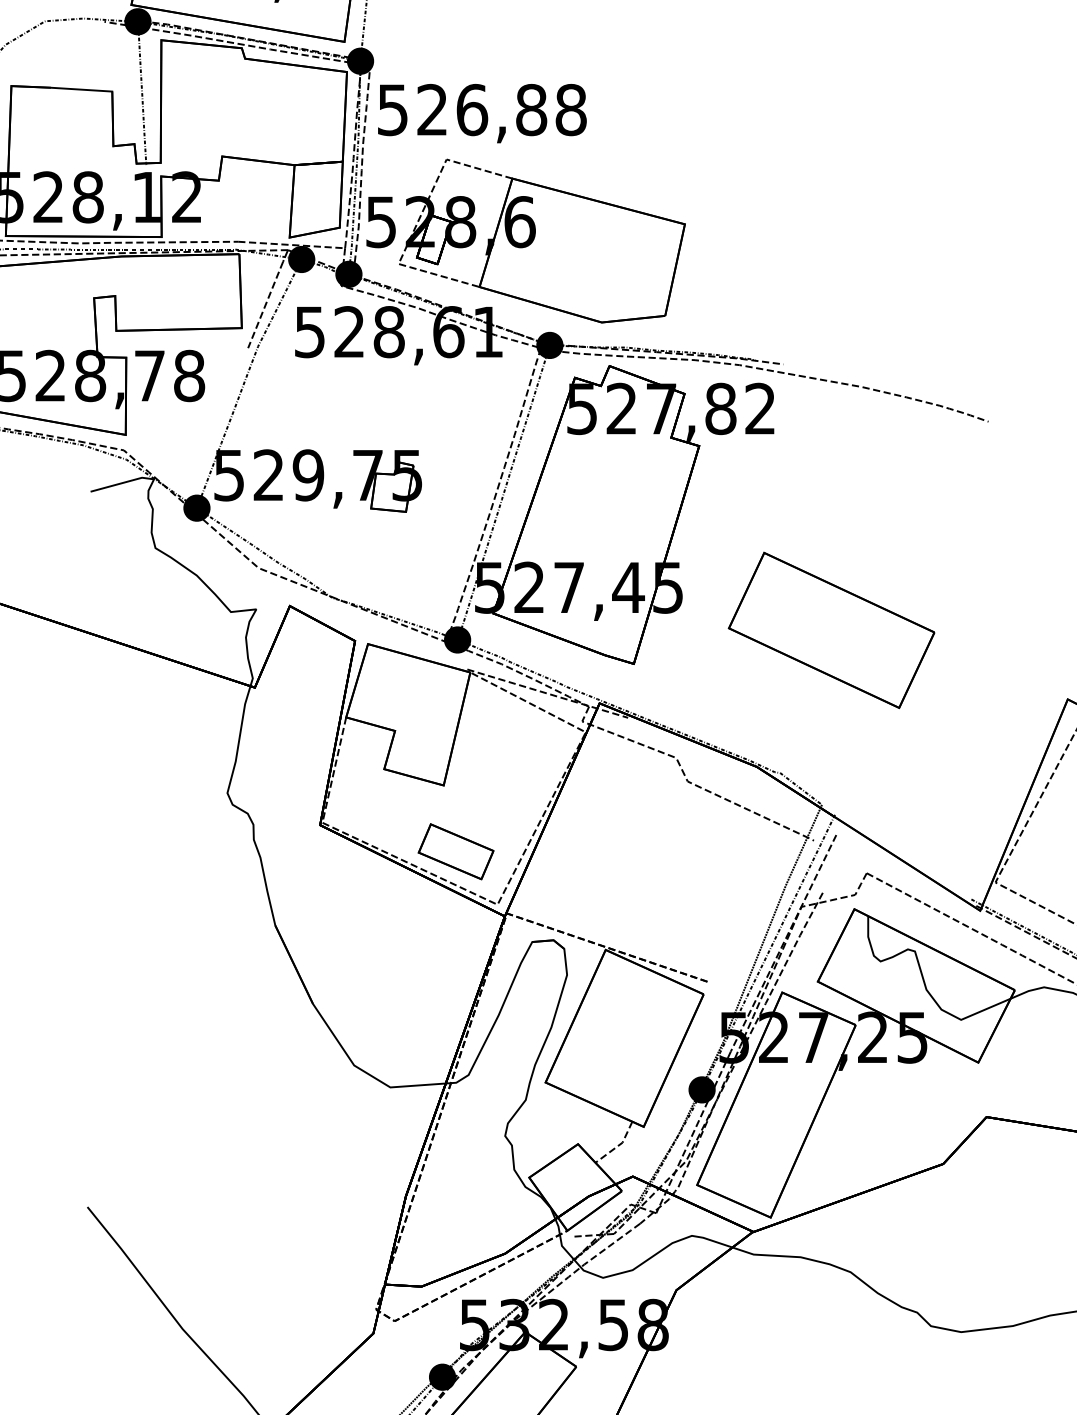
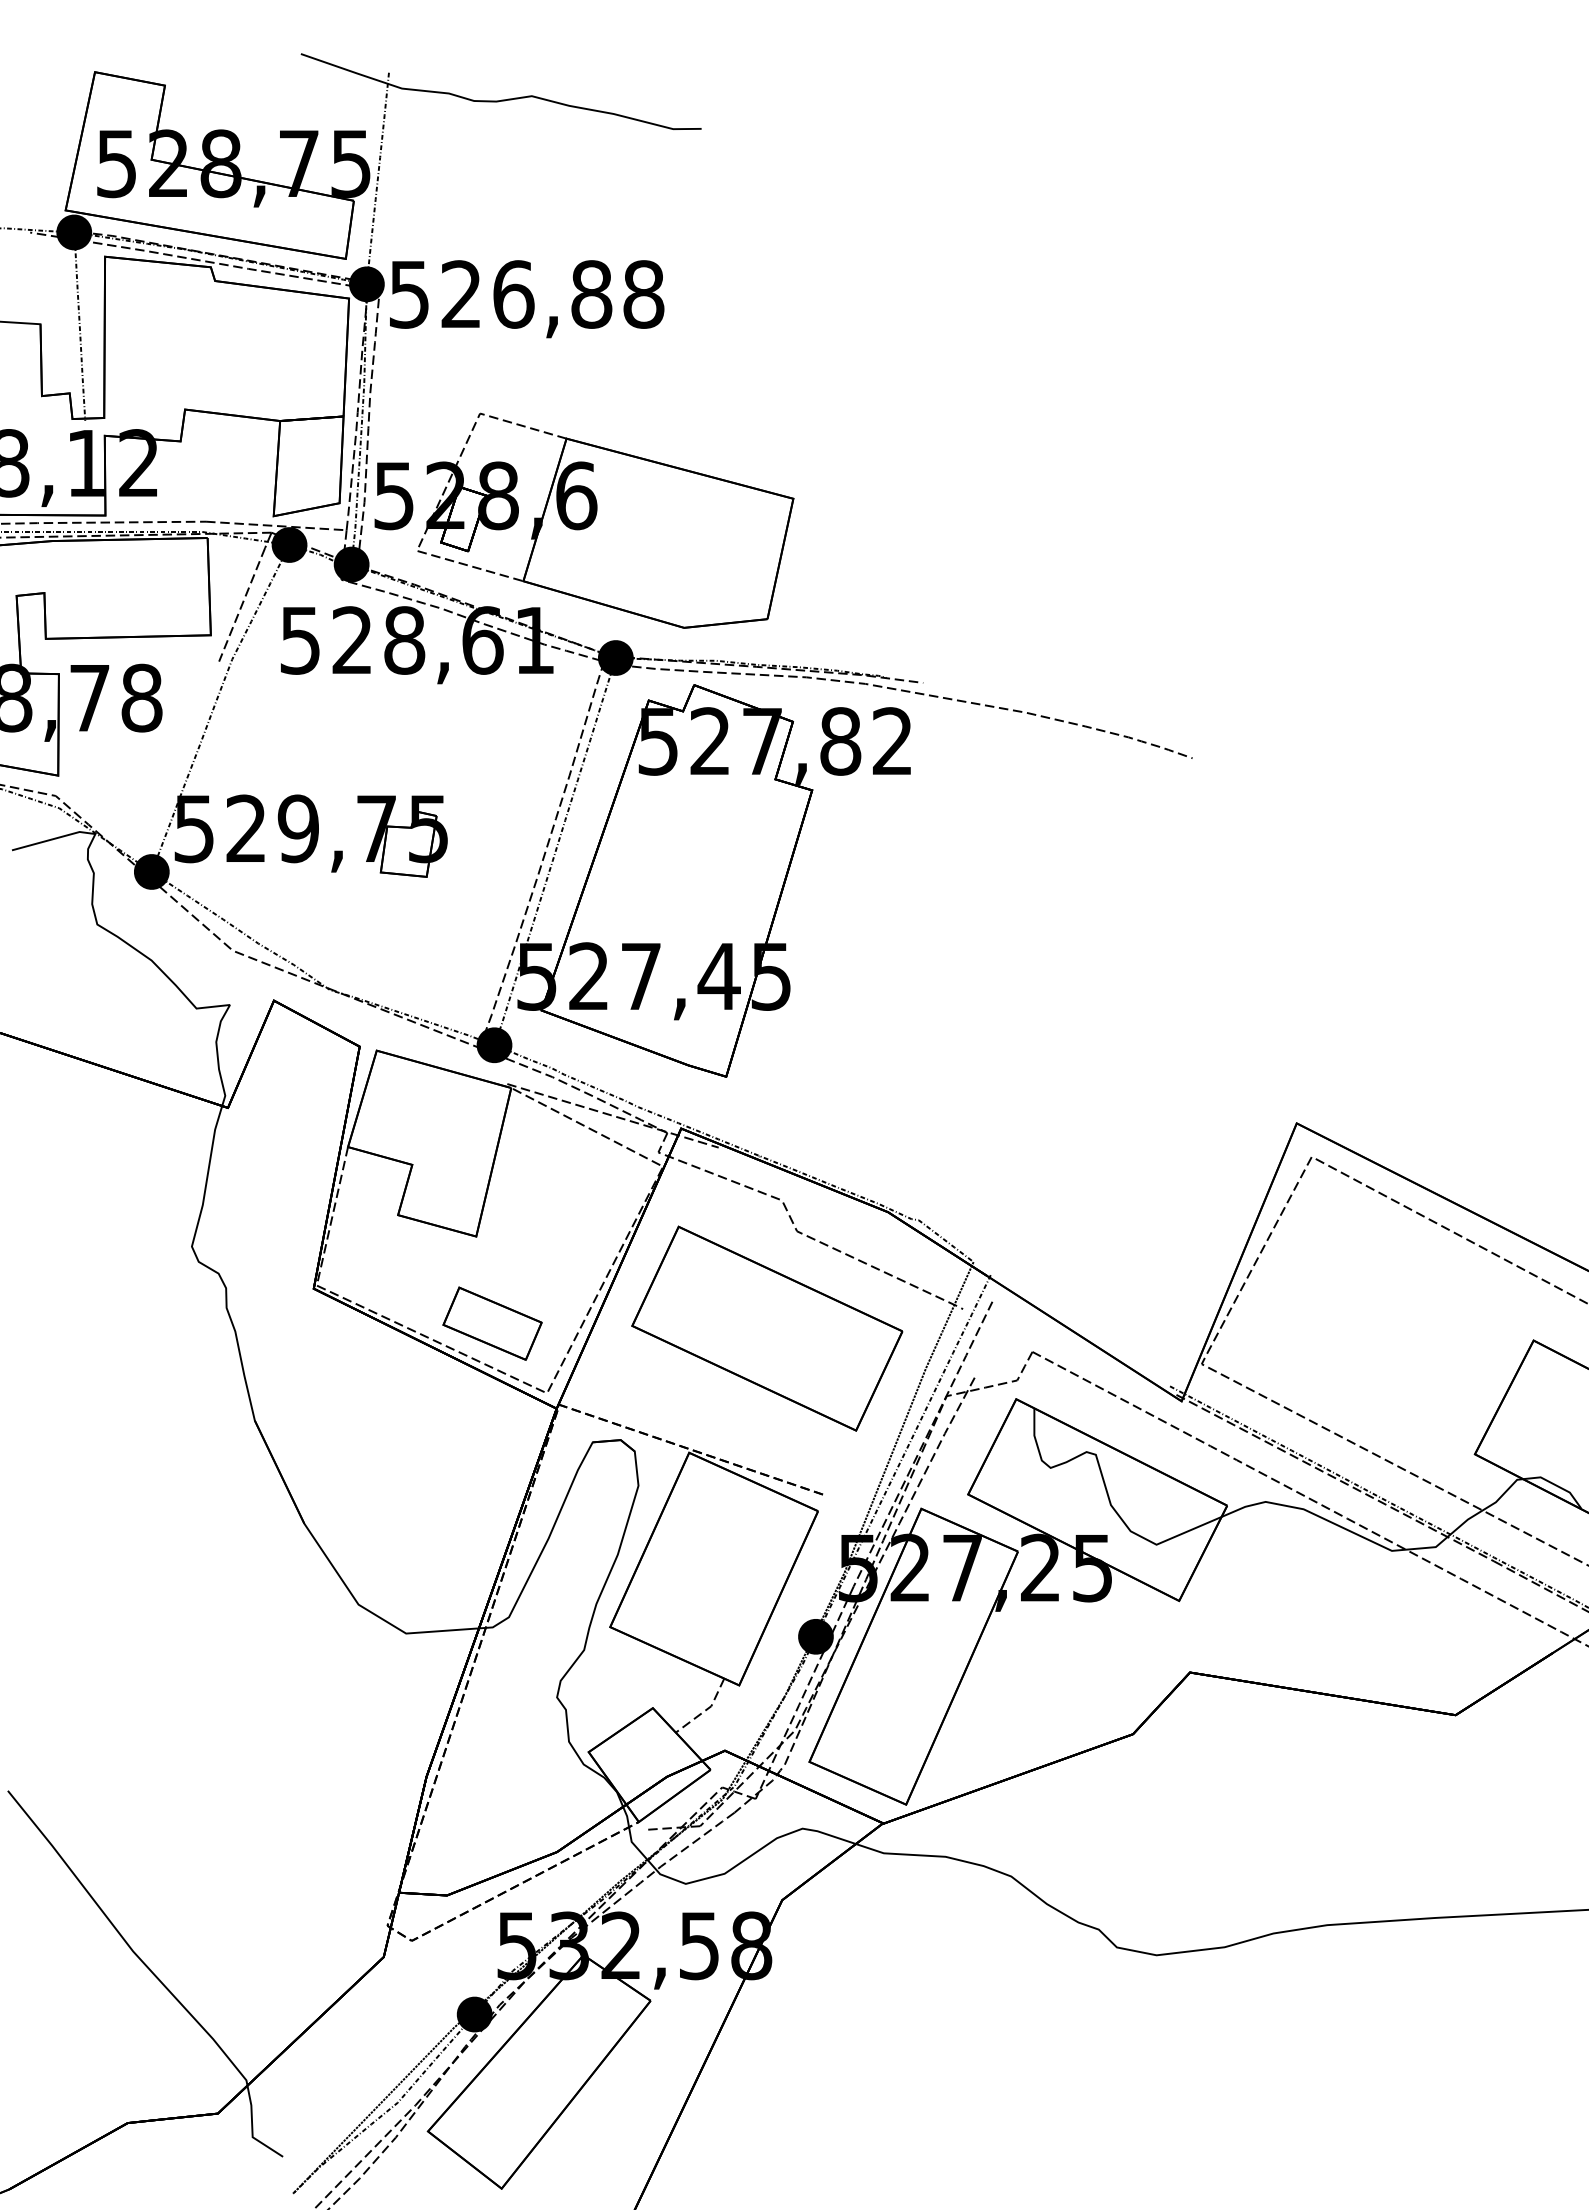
text: (482, 113) -> (527, 299), moved
part: (831, 630) -> (767, 1328), moved

